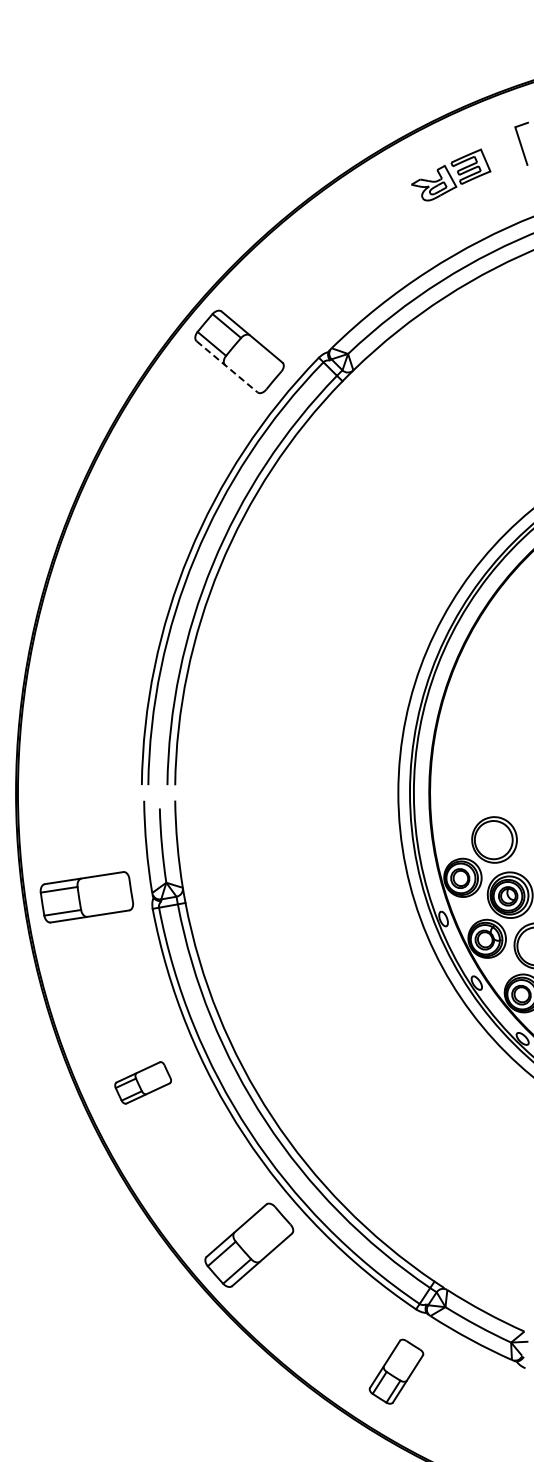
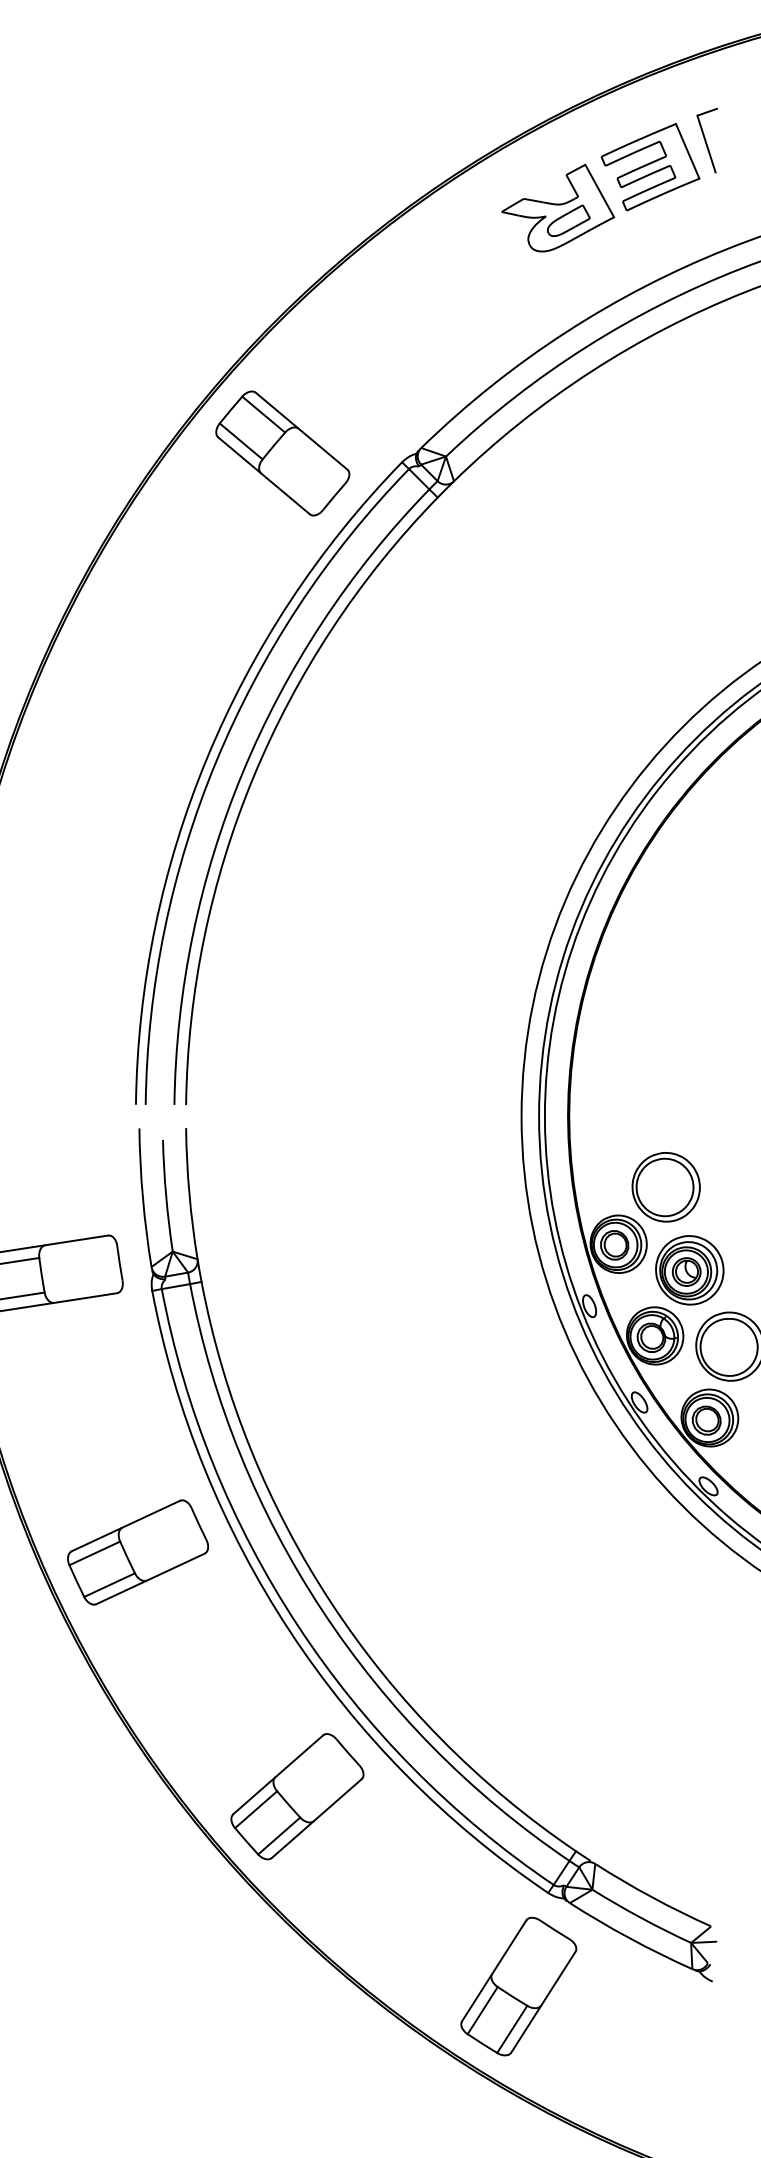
part: (450, 174) -> (599, 186), size x1.67
line: (227, 366) -> (264, 475), dashed -> solid
part: (142, 1082) -> (136, 1551), size x1.67
part: (396, 1371) -> (518, 1986), size x1.43

